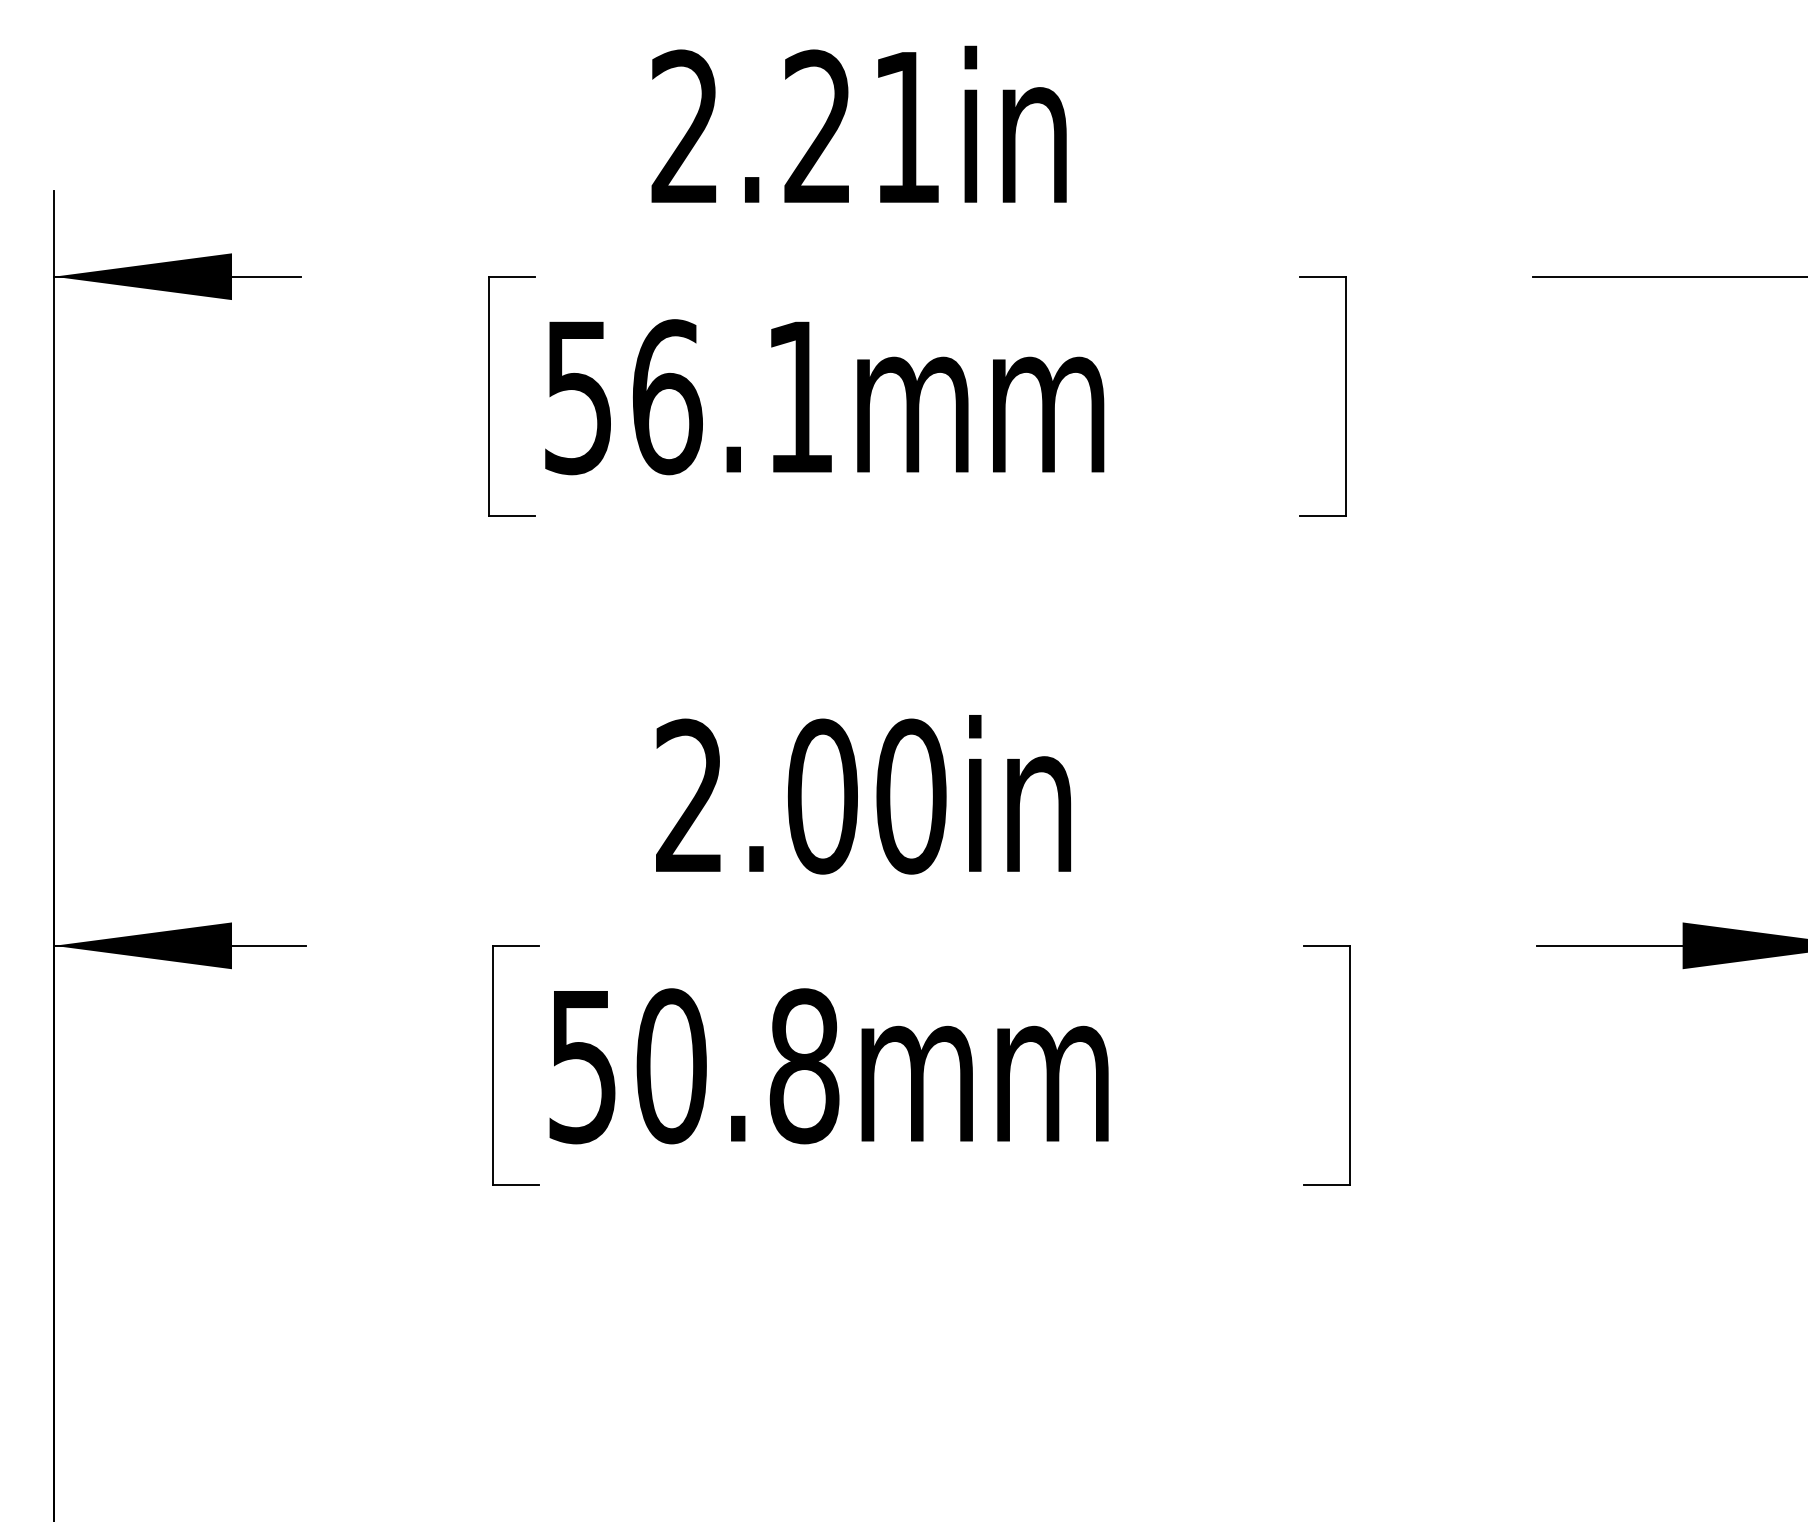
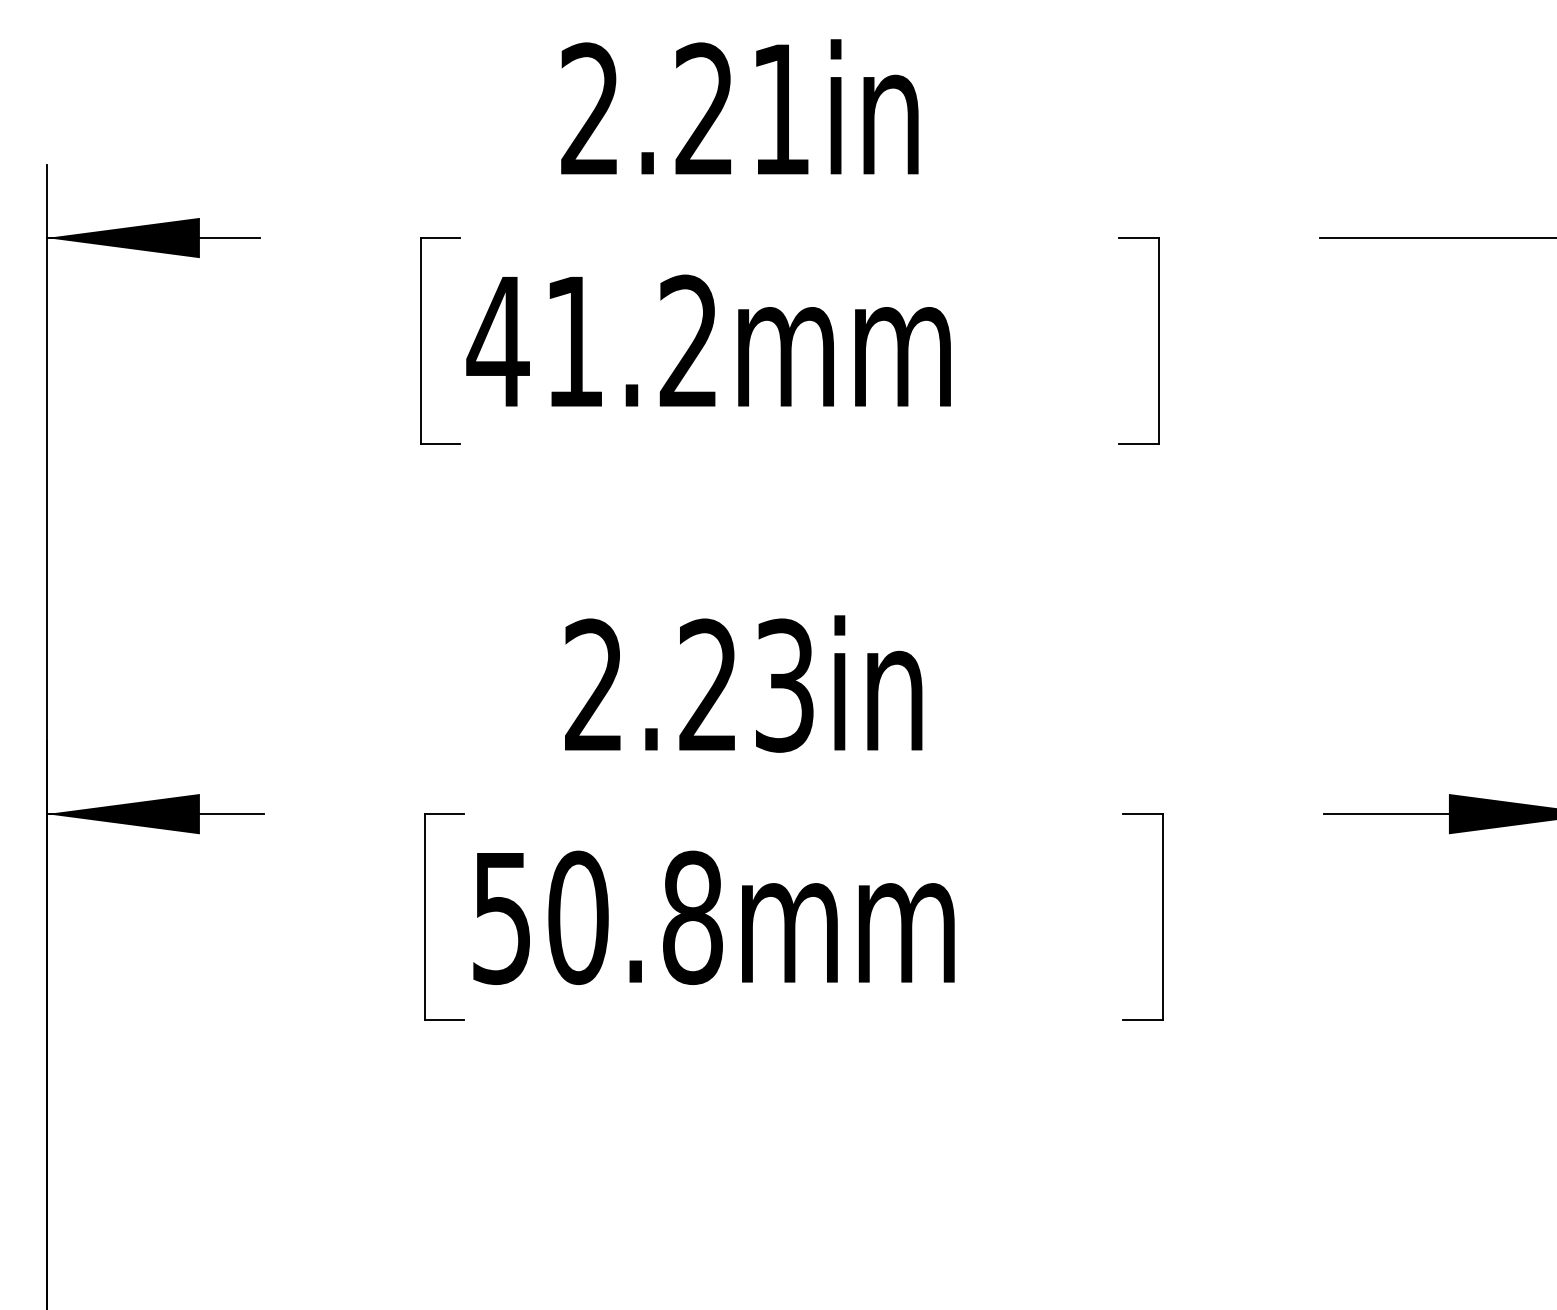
text: (686, 397) -> (591, 342), 56.1mm -> 41.2mm
text: (866, 796) -> (746, 685), 2.00in -> 2.23in

